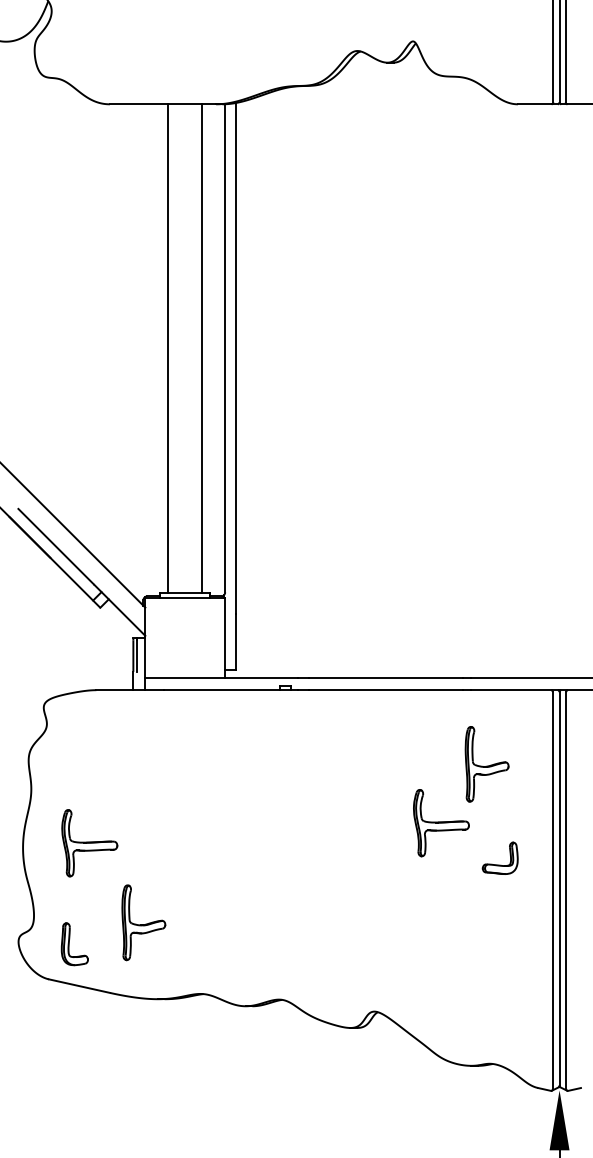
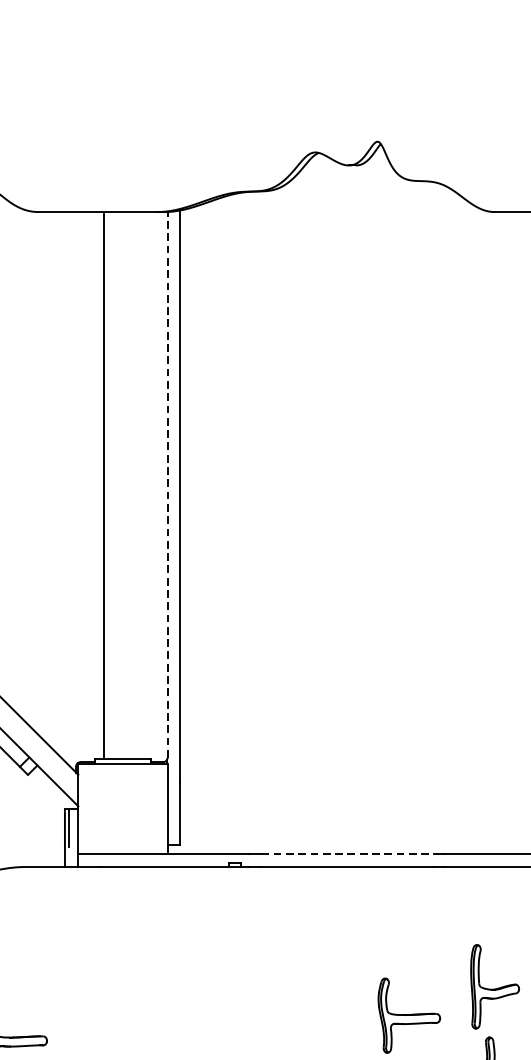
line: (225, 347) -> (167, 483), solid -> dashed
line: (202, 348) -> (142, 485), removed
line: (386, 678) -> (347, 853), solid -> dashed
part: (486, 764) -> (494, 987), moved

